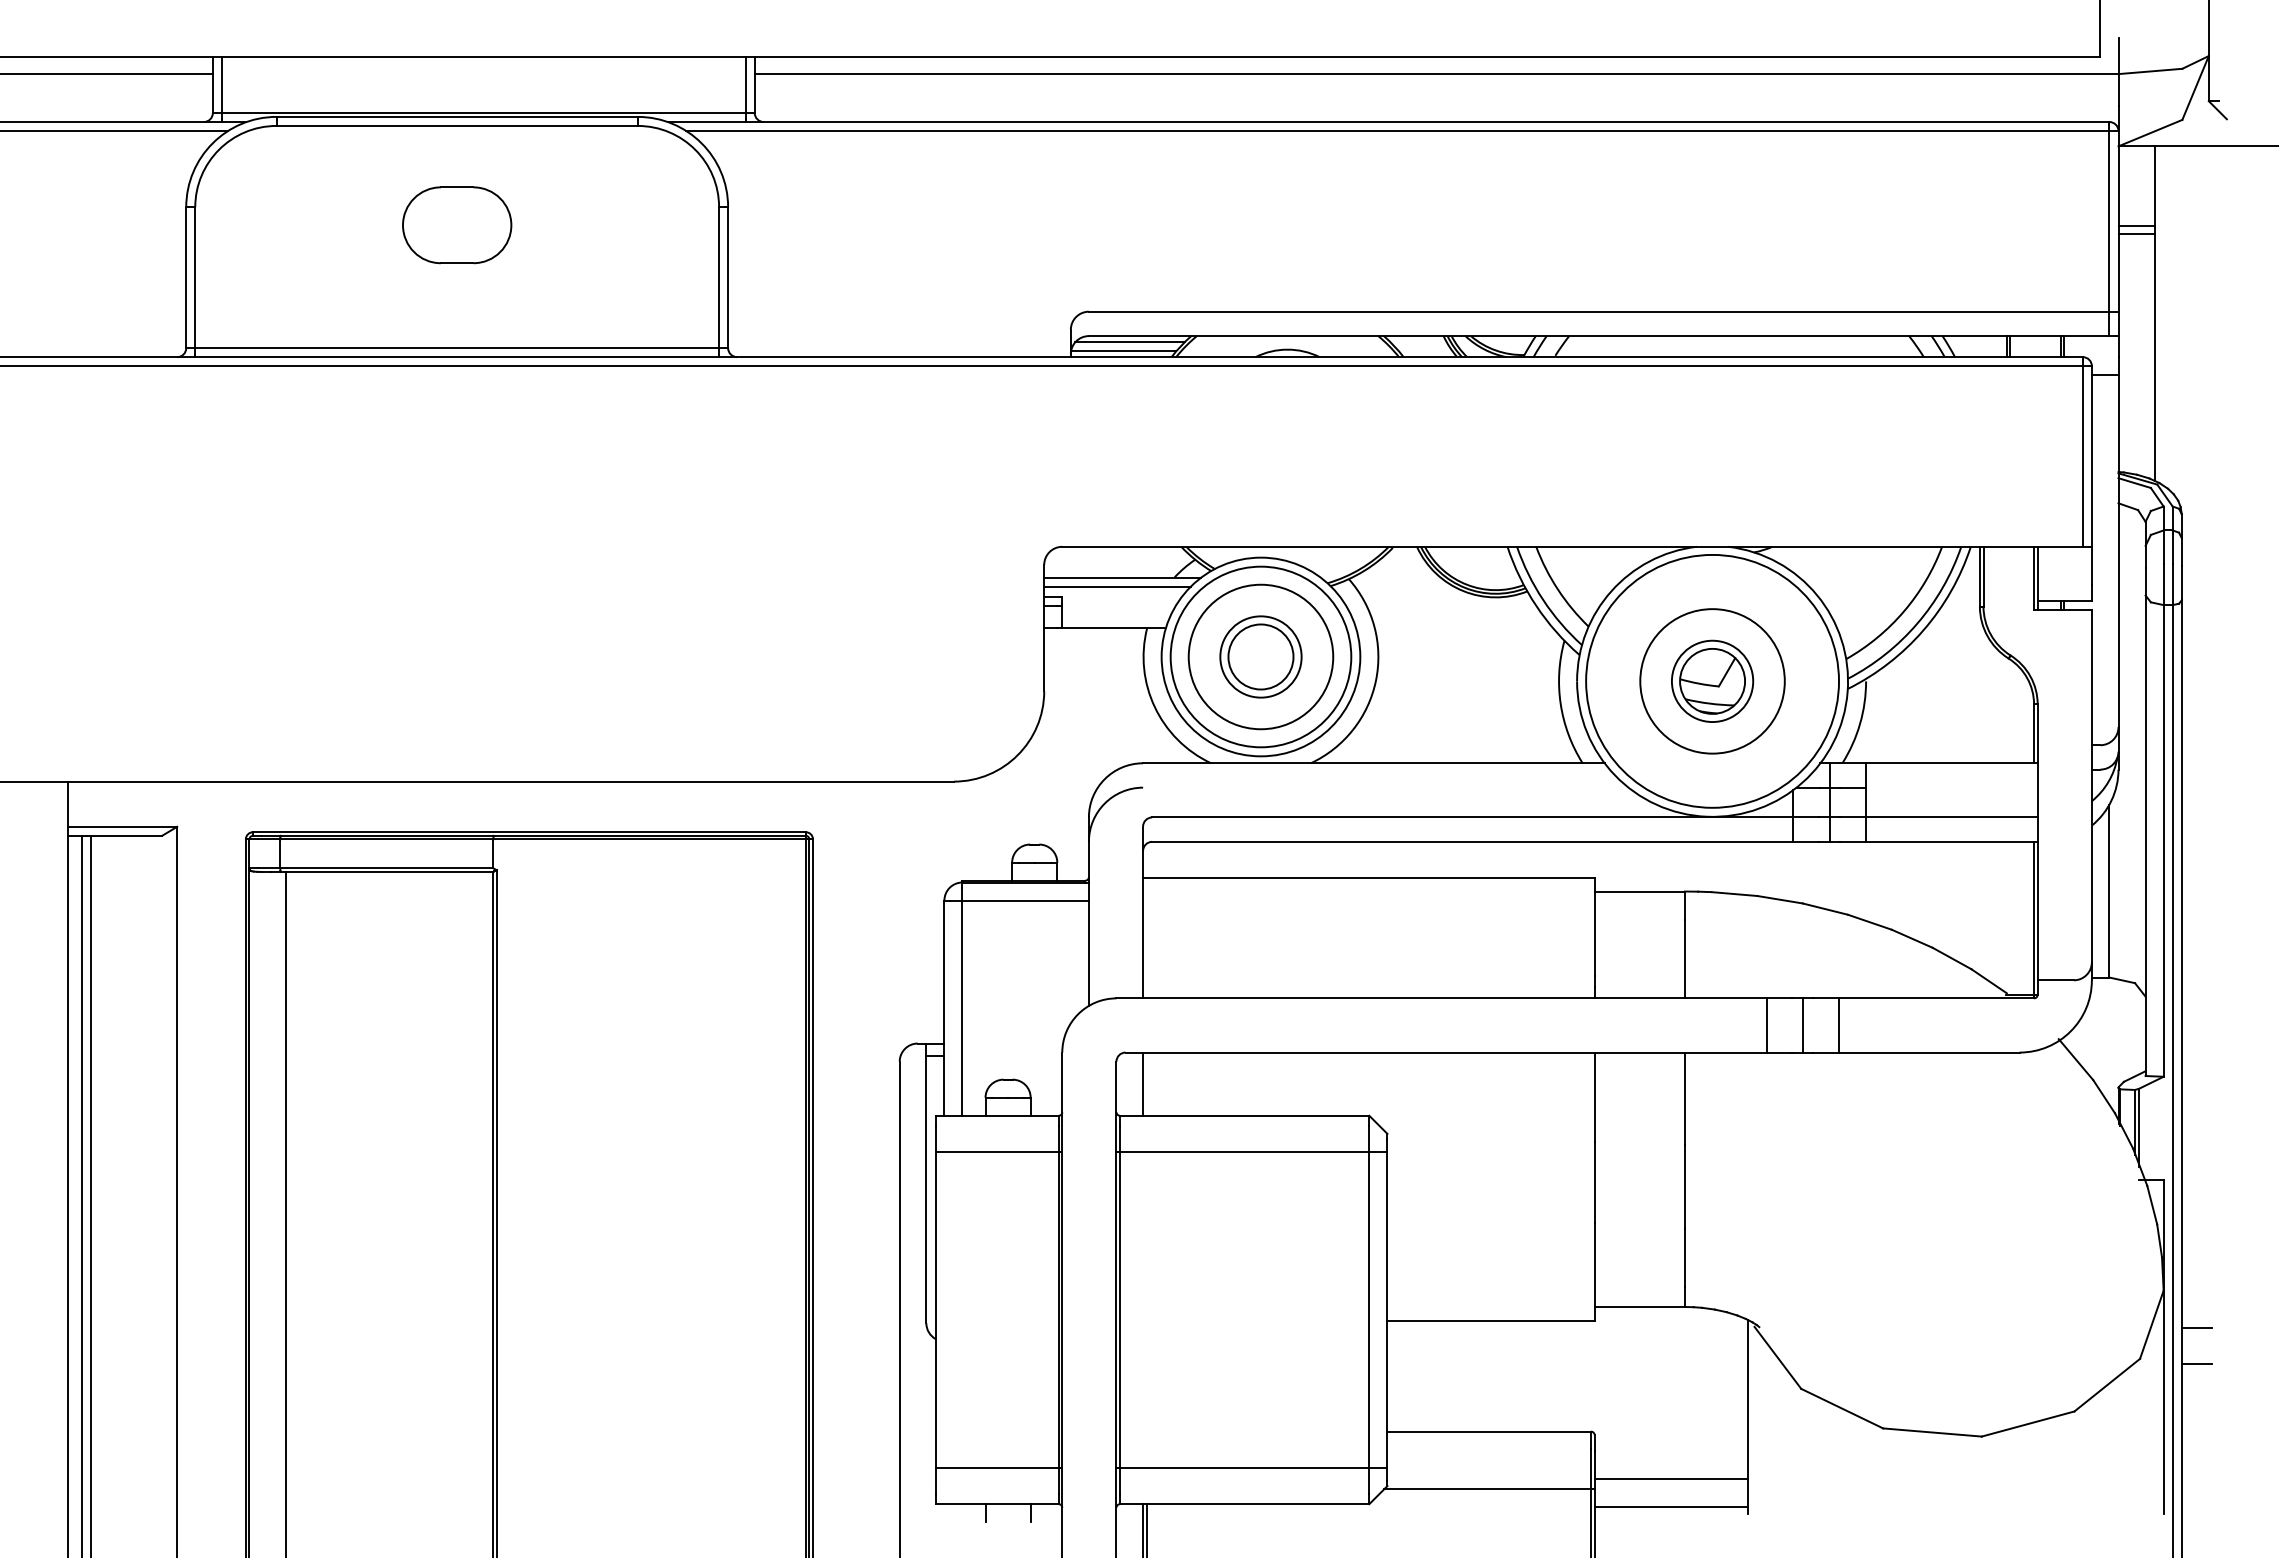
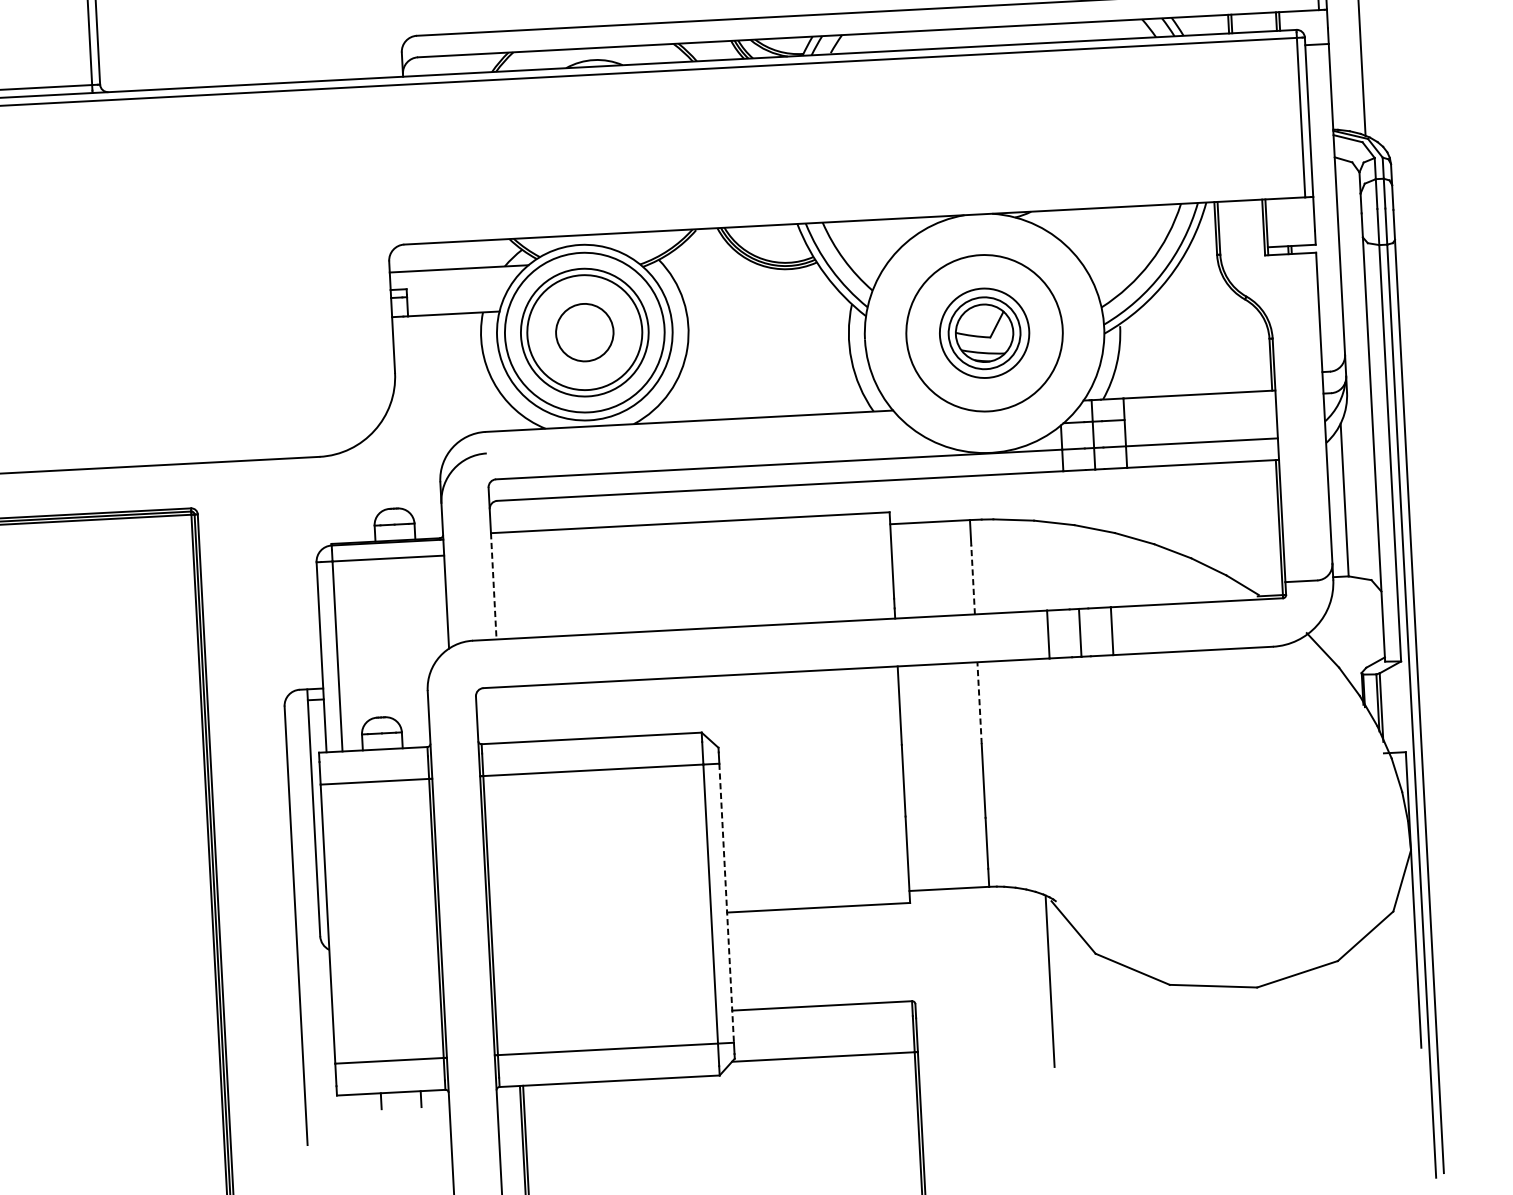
line: (1129, 342) -> (454, 61), removed
line: (1122, 351) -> (448, 69), removed
line: (1116, 586) -> (454, 277), removed
circle: (1260, 656) -> (584, 332), size x1.6
circle: (1712, 680) -> (984, 332), size x0.7
circle: (1712, 681) -> (984, 333), size x0.7
line: (1143, 938) -> (494, 586), solid -> dashed
line: (1684, 958) -> (972, 579), solid -> dashed
line: (1143, 1083) -> (500, 714), removed
line: (1684, 1098) -> (979, 702), solid -> dashed
line: (1387, 1310) -> (726, 903), solid -> dashed
line: (2196, 1327) -> (1441, 881), removed
line: (2196, 1363) -> (1443, 913), removed
line: (1671, 1479) -> (985, 1039), removed
line: (1671, 1506) -> (986, 1063), removed

